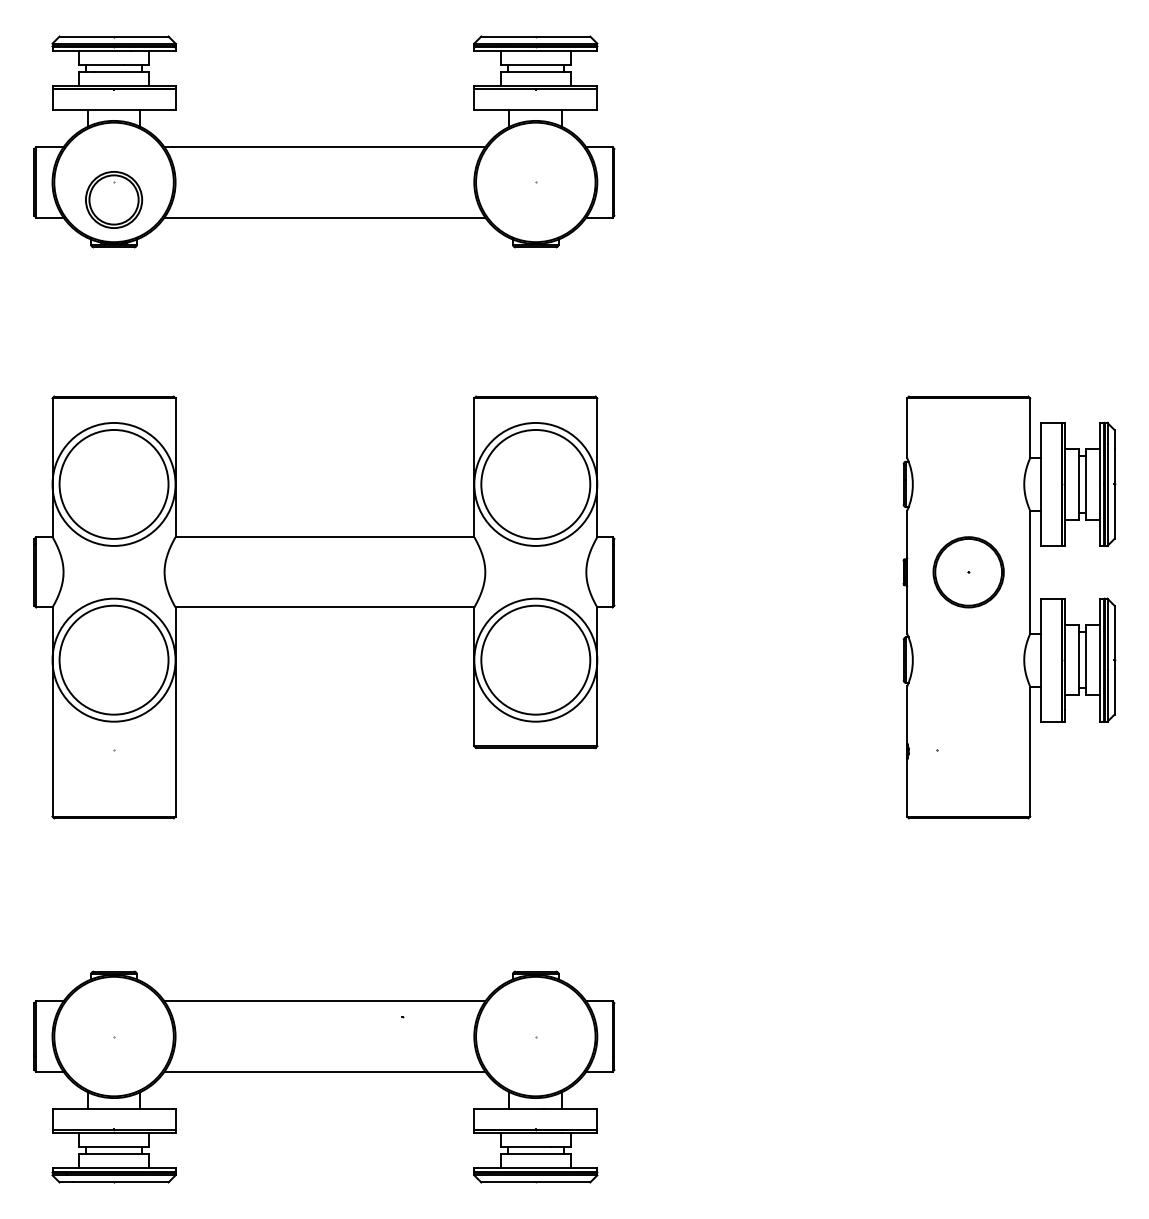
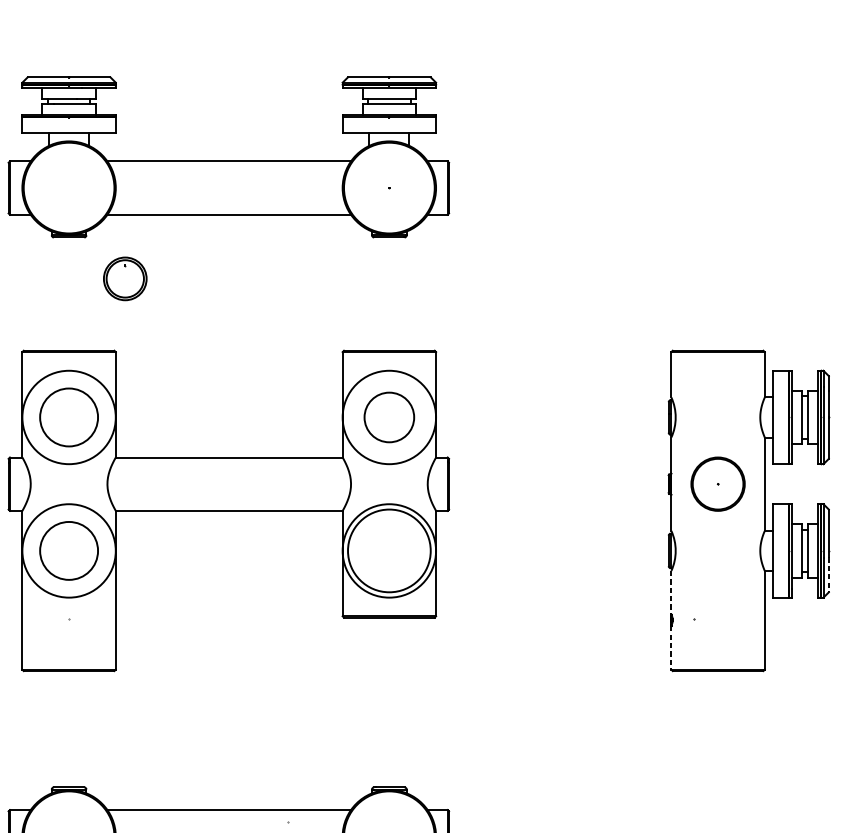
part: (114, 199) -> (125, 278), moved
circle: (113, 483) -> (68, 416), size x0.7
circle: (535, 483) -> (389, 416), size x0.6
circle: (113, 659) -> (68, 550), size x0.7
line: (1114, 691) -> (828, 574), solid -> dashed
line: (907, 715) -> (671, 592), solid -> dashed
line: (907, 787) -> (671, 647), solid -> dashed

